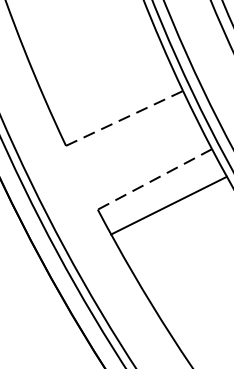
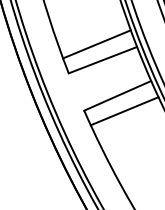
line: (111, 91) -> (96, 44), added
line: (123, 119) -> (102, 60), dashed -> solid
line: (154, 178) -> (117, 95), dashed -> solid

